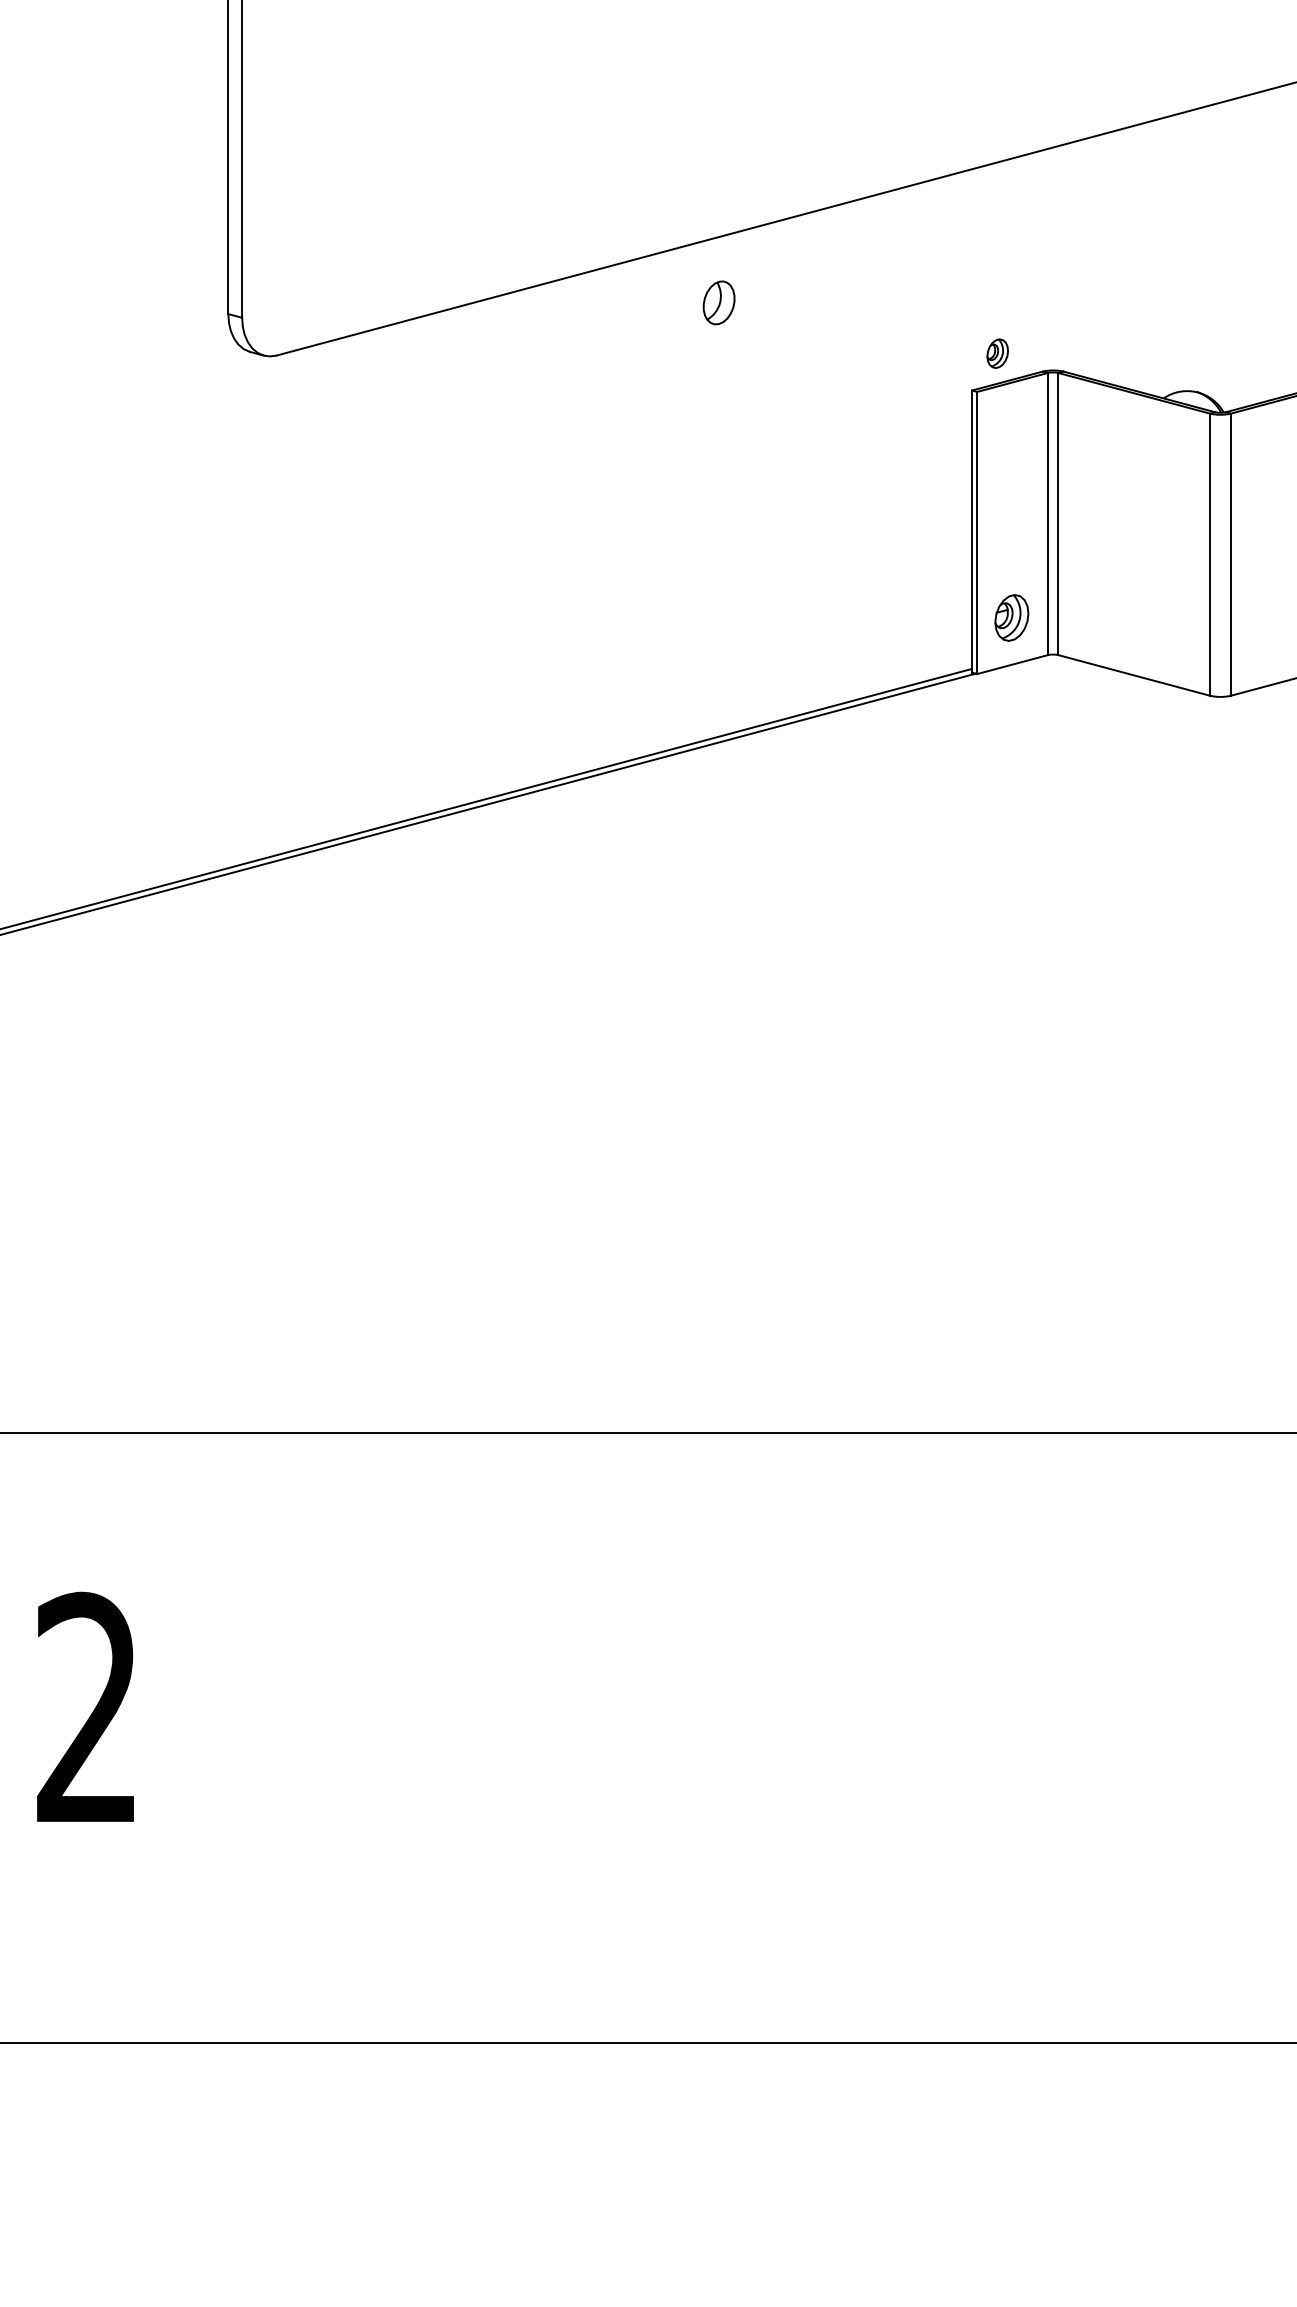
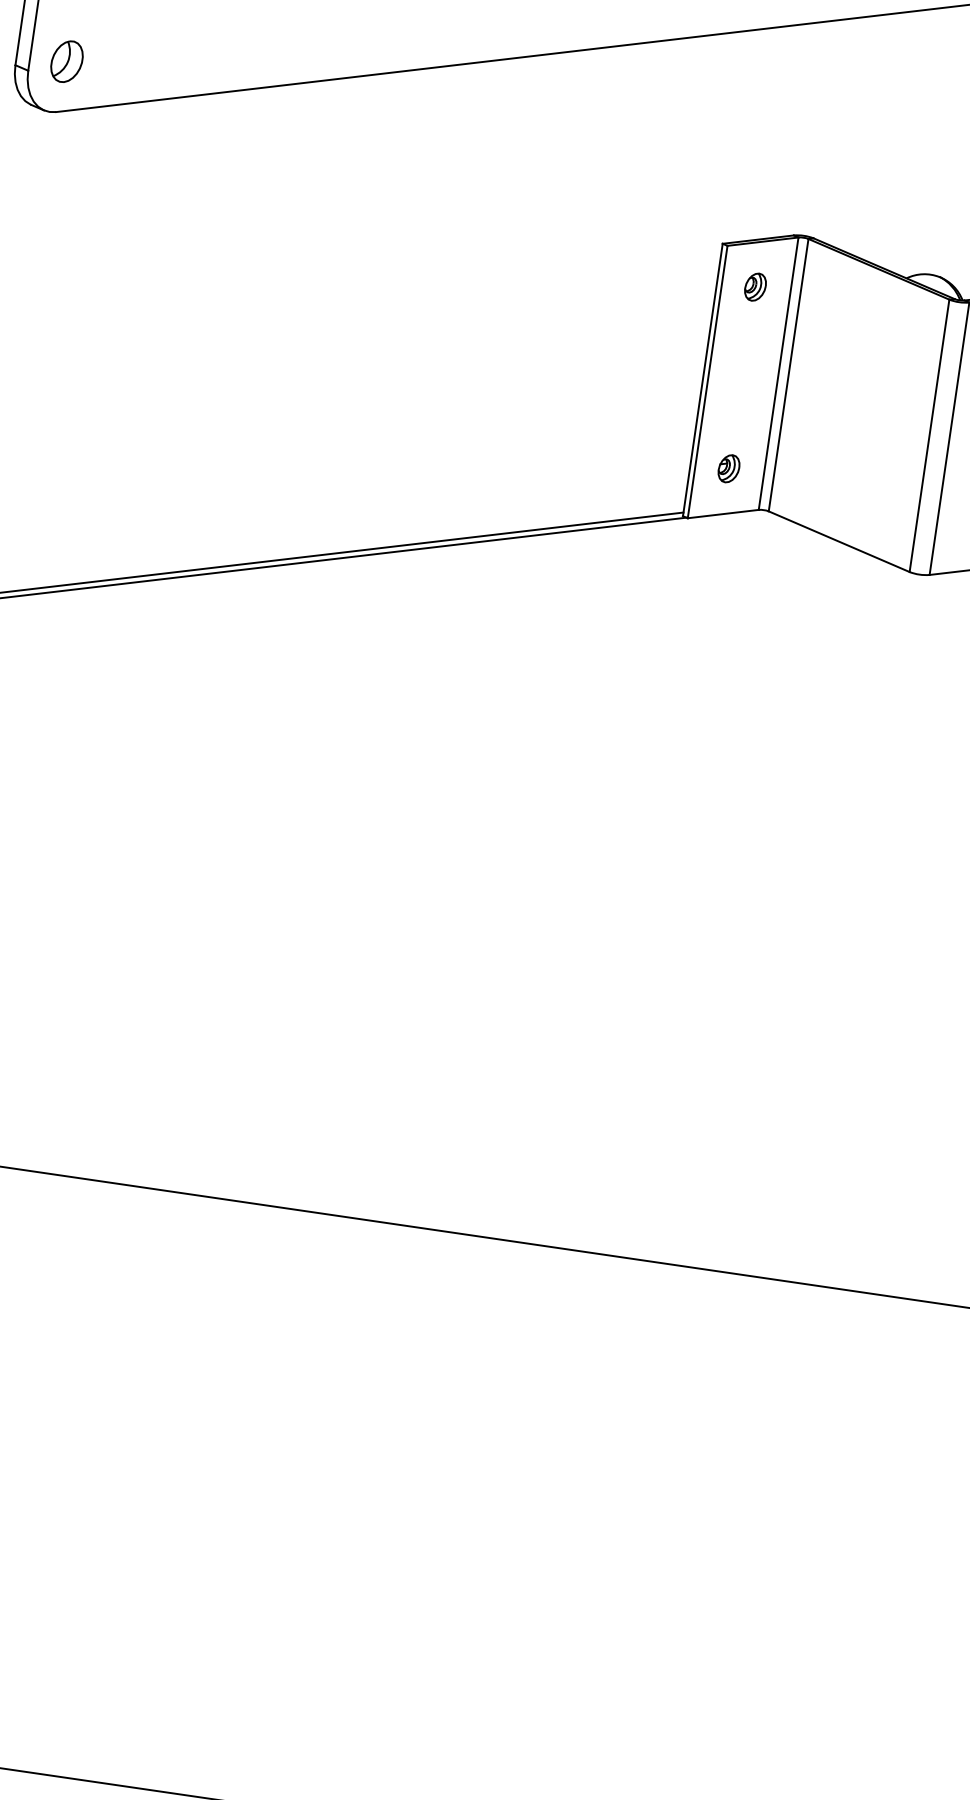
part: (718, 302) -> (66, 61), moved
part: (997, 353) -> (755, 286), moved
part: (1011, 617) -> (728, 468), size x0.62

